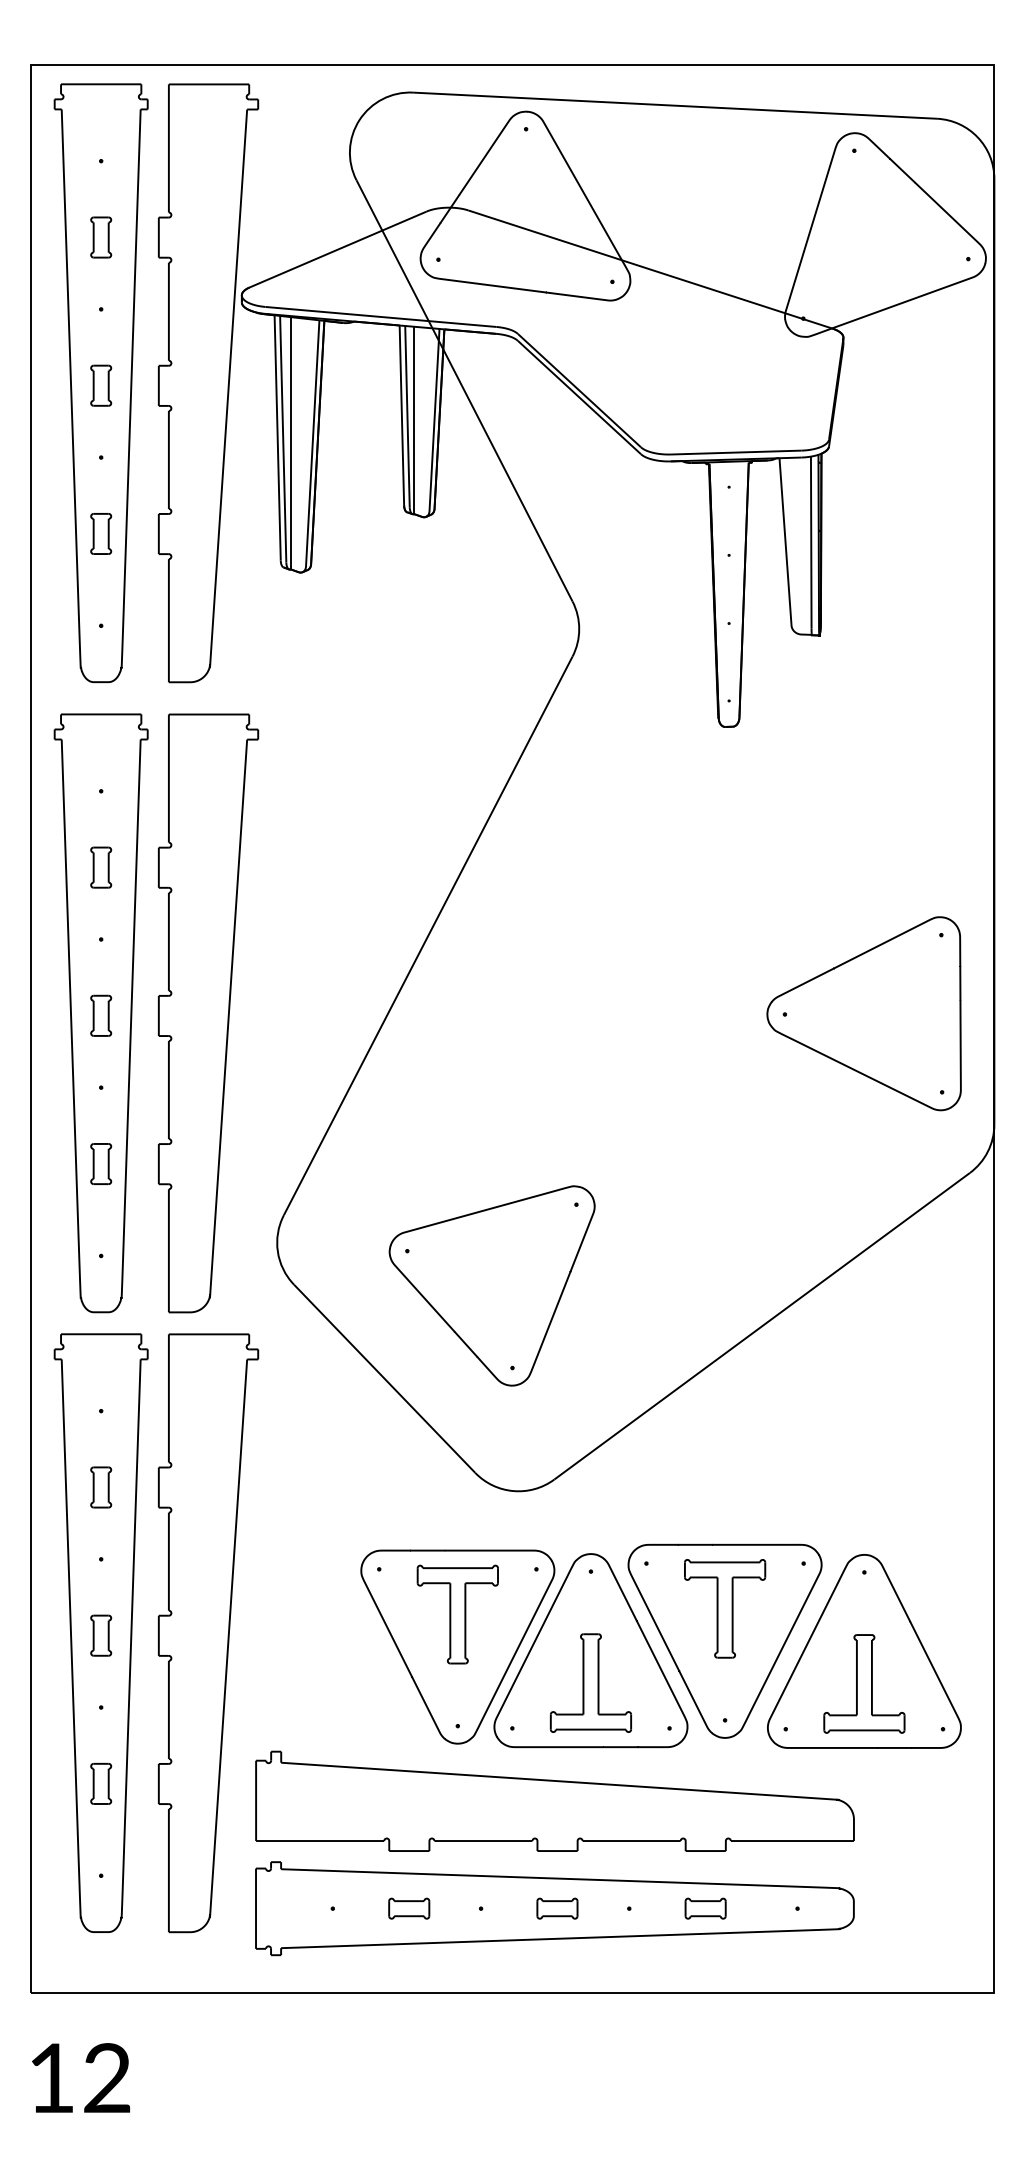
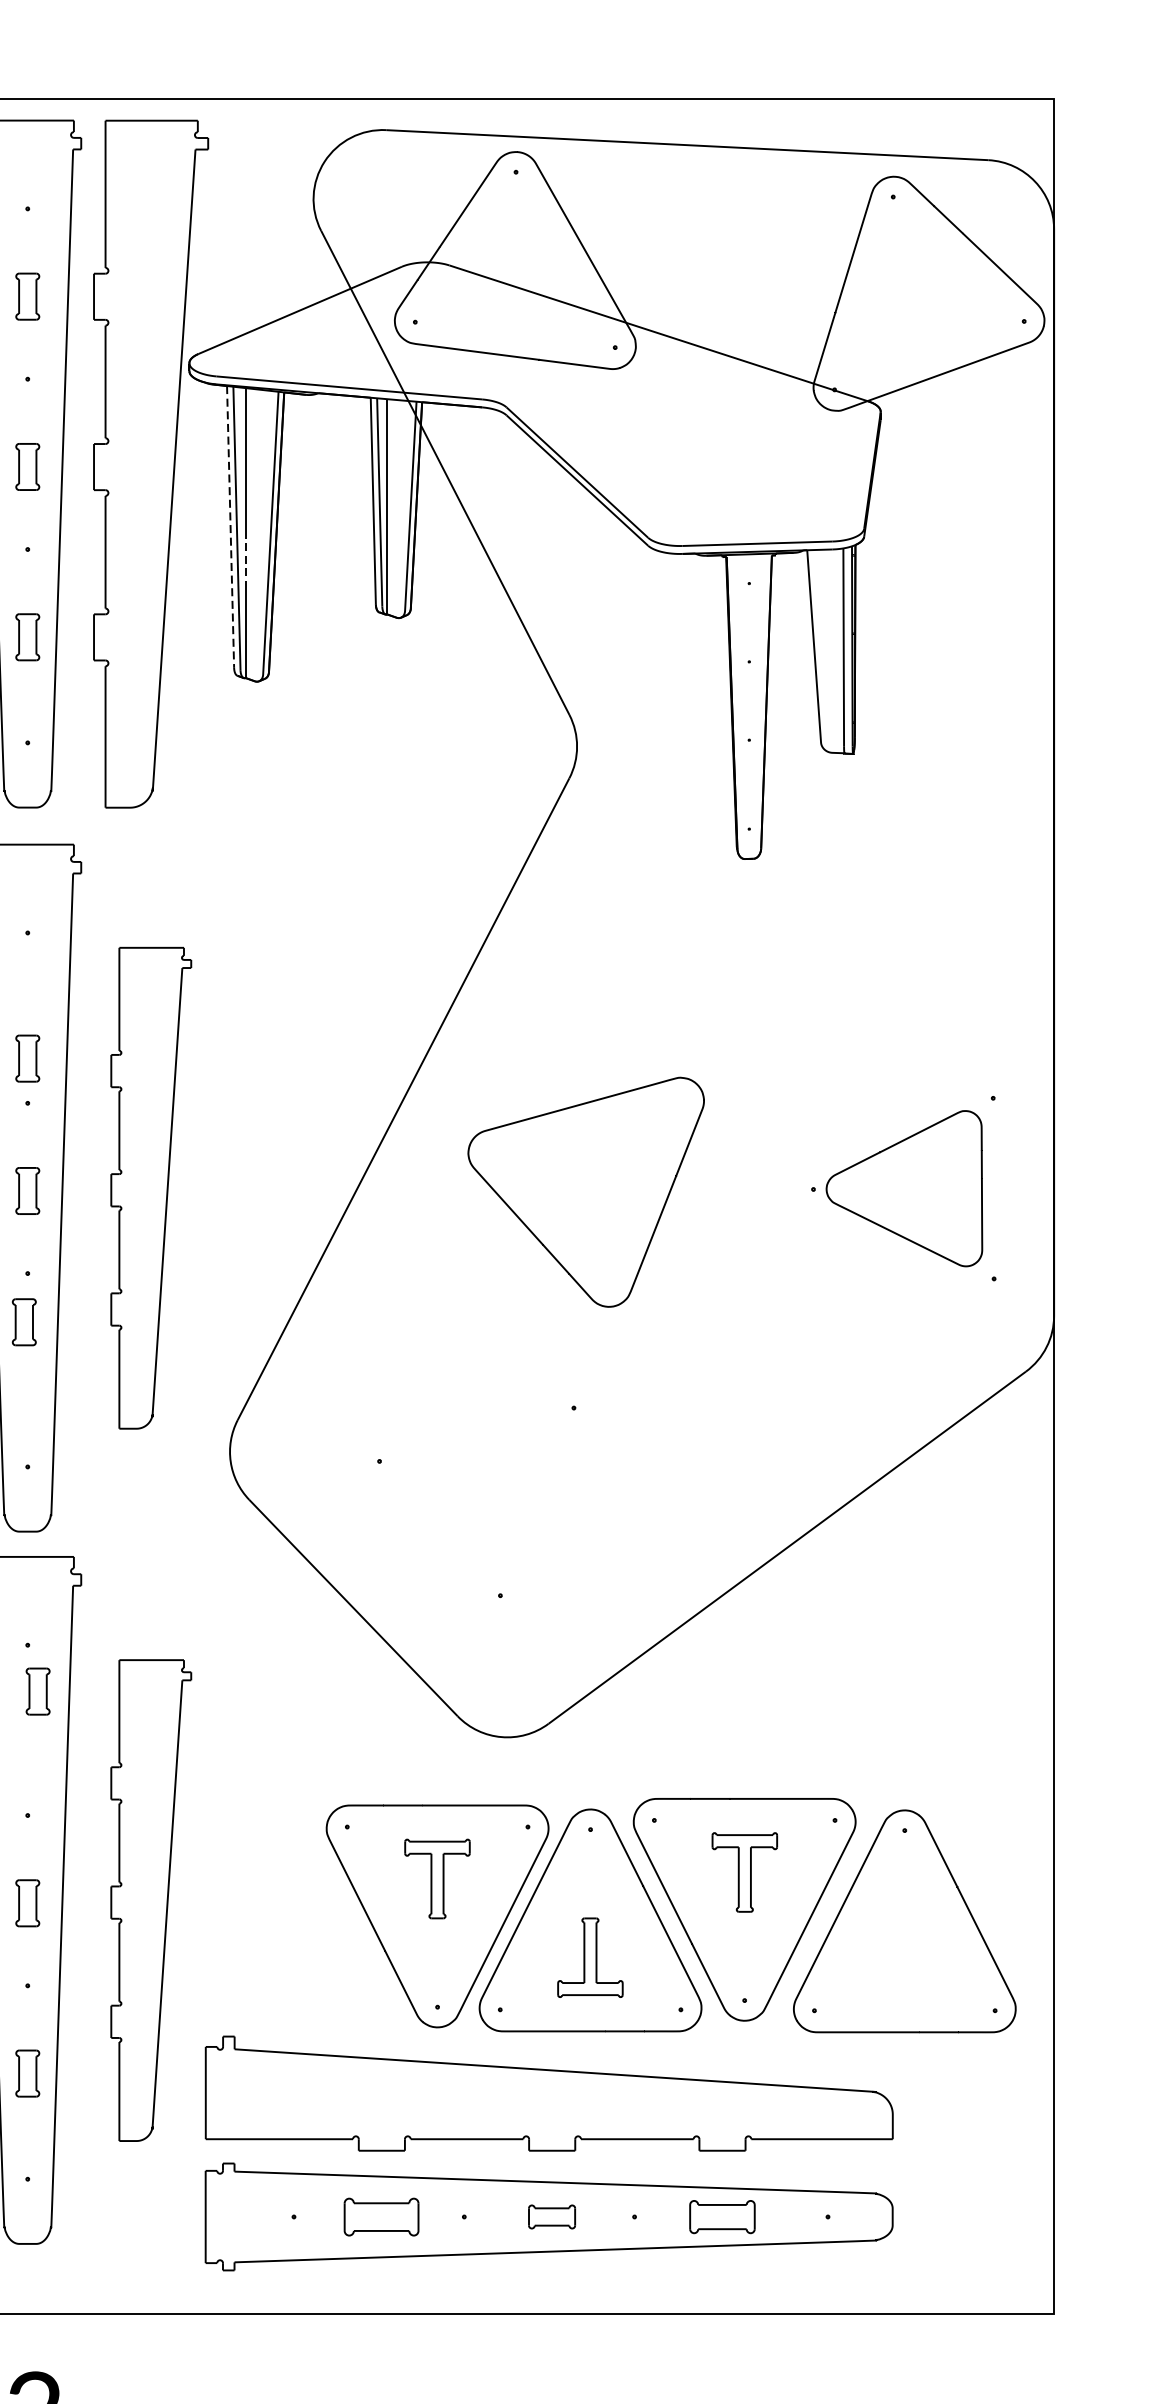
line: (277, 437) -> (230, 526), solid -> dashed
line: (290, 467) -> (245, 560), solid -> dashed
part: (101, 867) -> (28, 1058), moved
part: (208, 1013) -> (151, 1188), size x0.7
part: (863, 1013) -> (903, 1188), size x0.7
part: (101, 1163) -> (24, 1321), moved
part: (491, 1285) -> (585, 1191), moved
part: (101, 1487) -> (38, 1691), moved
part: (725, 1608) -> (745, 1872), size x0.7
part: (457, 1614) -> (437, 1878), size x0.7
part: (208, 1633) -> (151, 1900), size x0.7
part: (590, 1682) -> (590, 1957), size x0.7
part: (864, 1683) -> (904, 1958), removed
part: (409, 1908) -> (382, 2216), size x1.6
part: (705, 1908) -> (722, 2216), size x1.4

